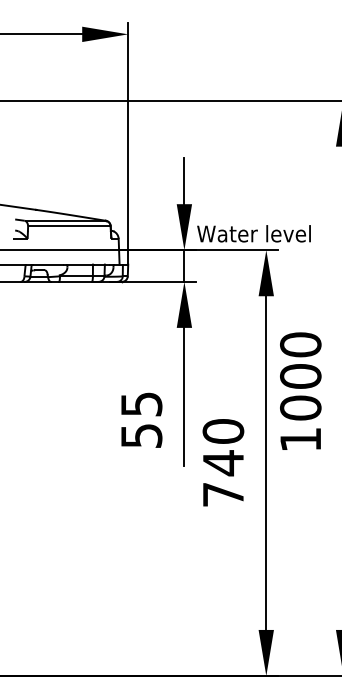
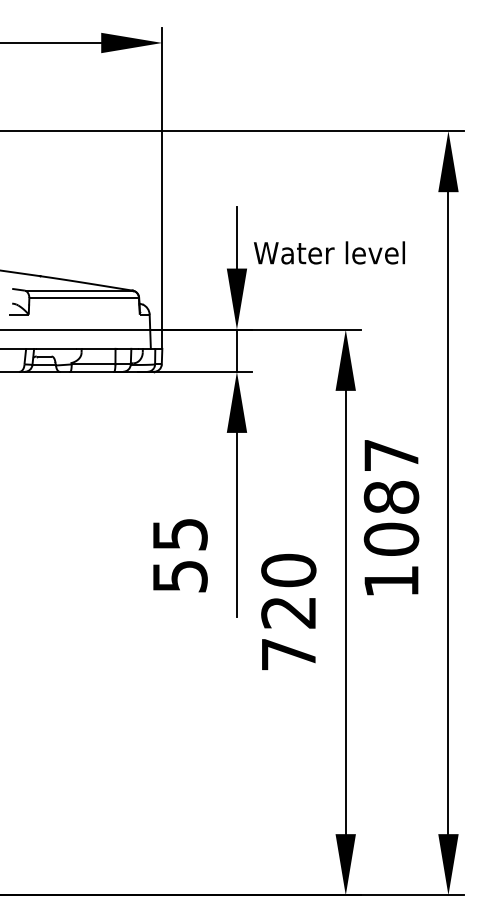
text: (254, 233) -> (329, 252), moved
text: (300, 359) -> (391, 475), 1000 -> 1087
text: (223, 463) -> (288, 612), 740 -> 720

